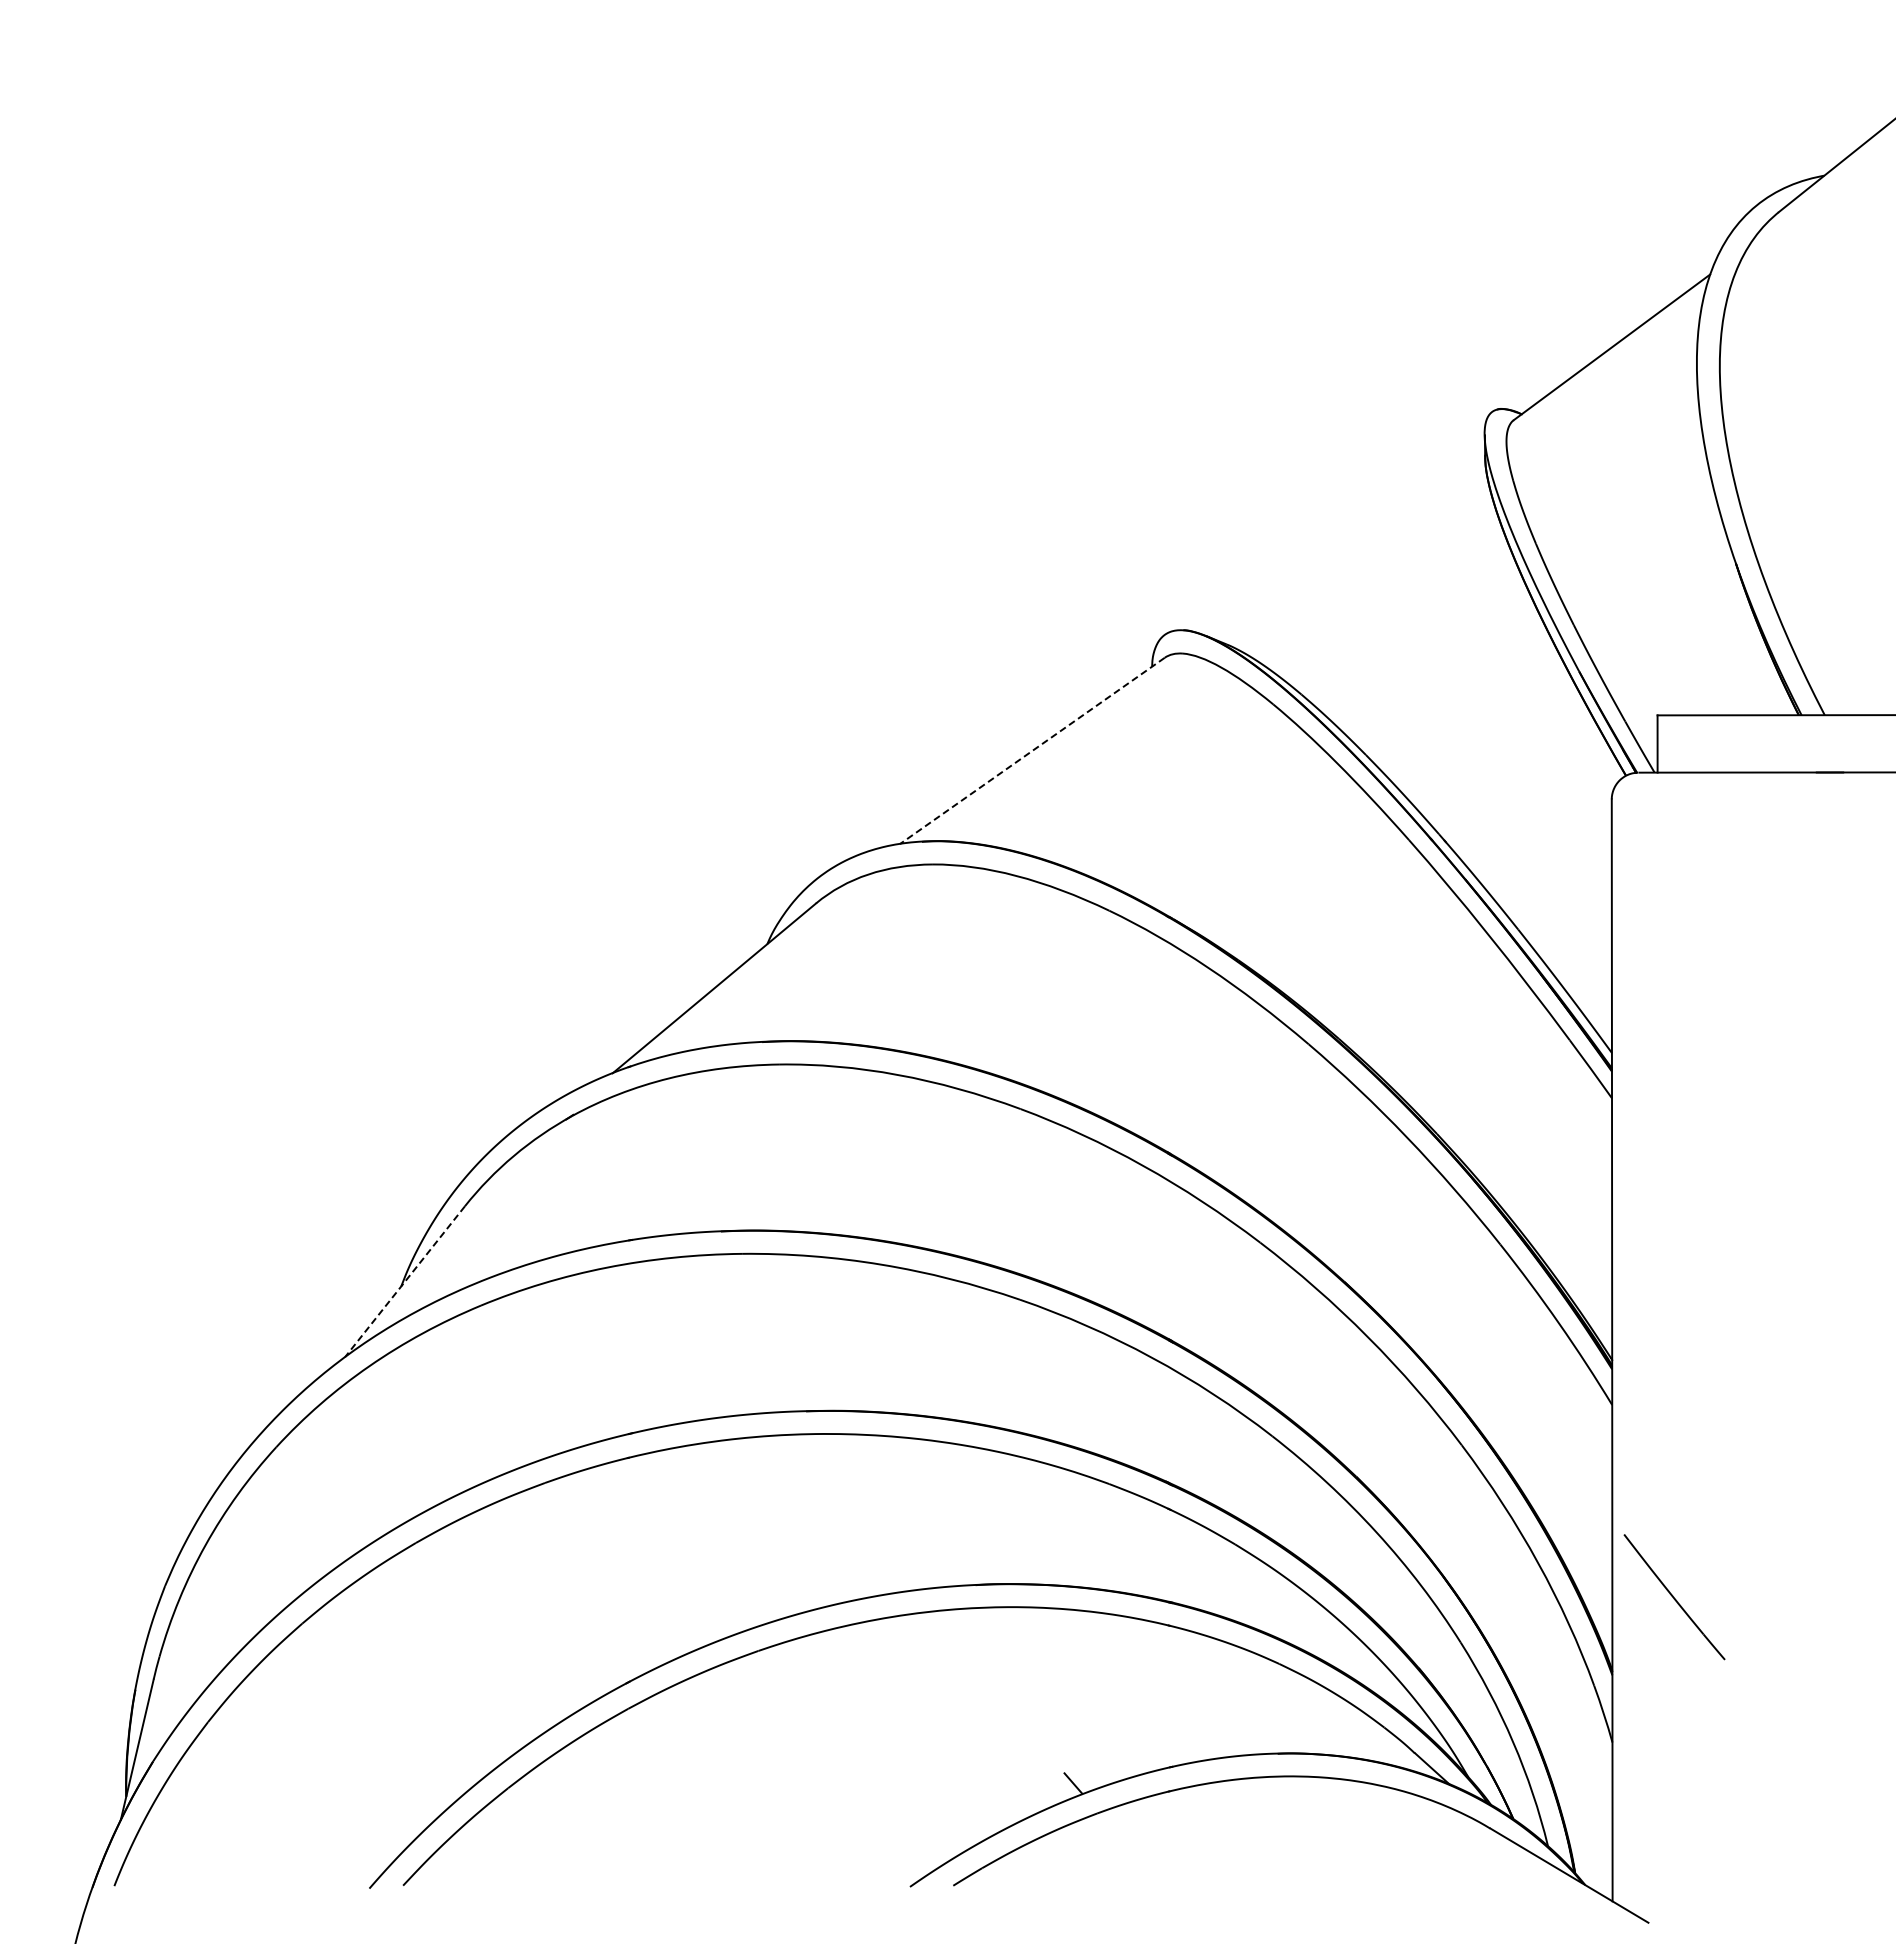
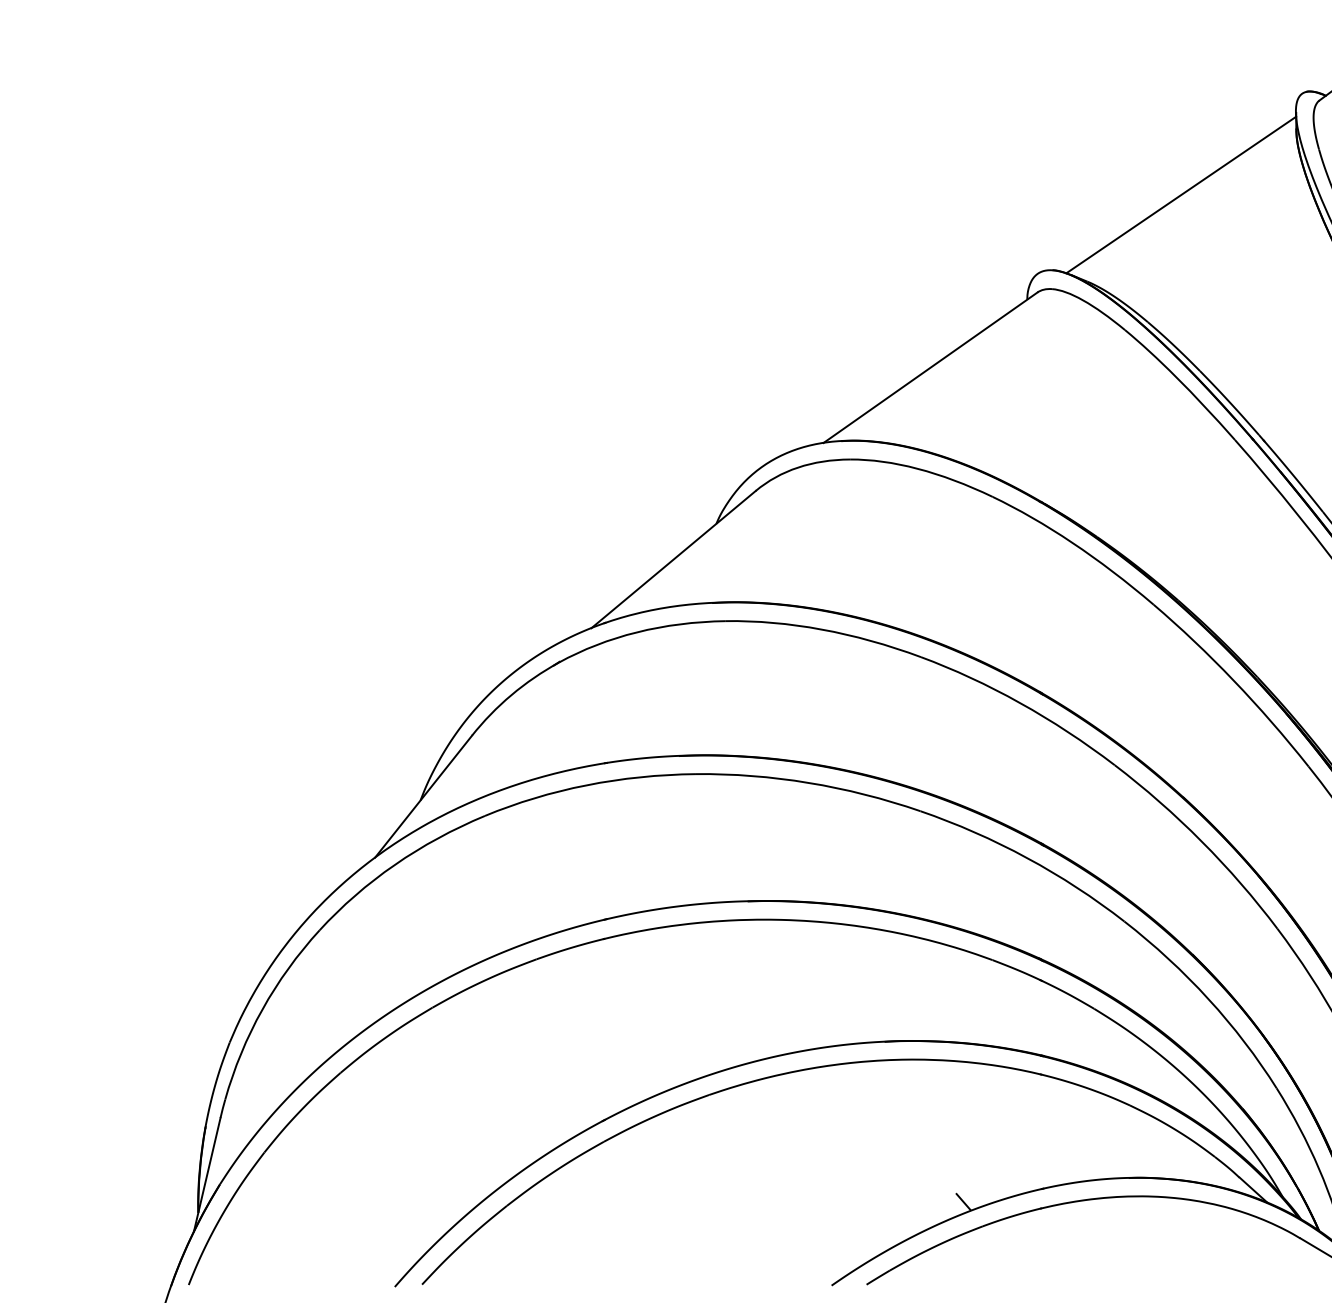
line: (1342, 537) -> (1181, 195), added
line: (1032, 750) -> (930, 367), dashed -> solid
line: (404, 1282) -> (423, 797), dashed -> solid

